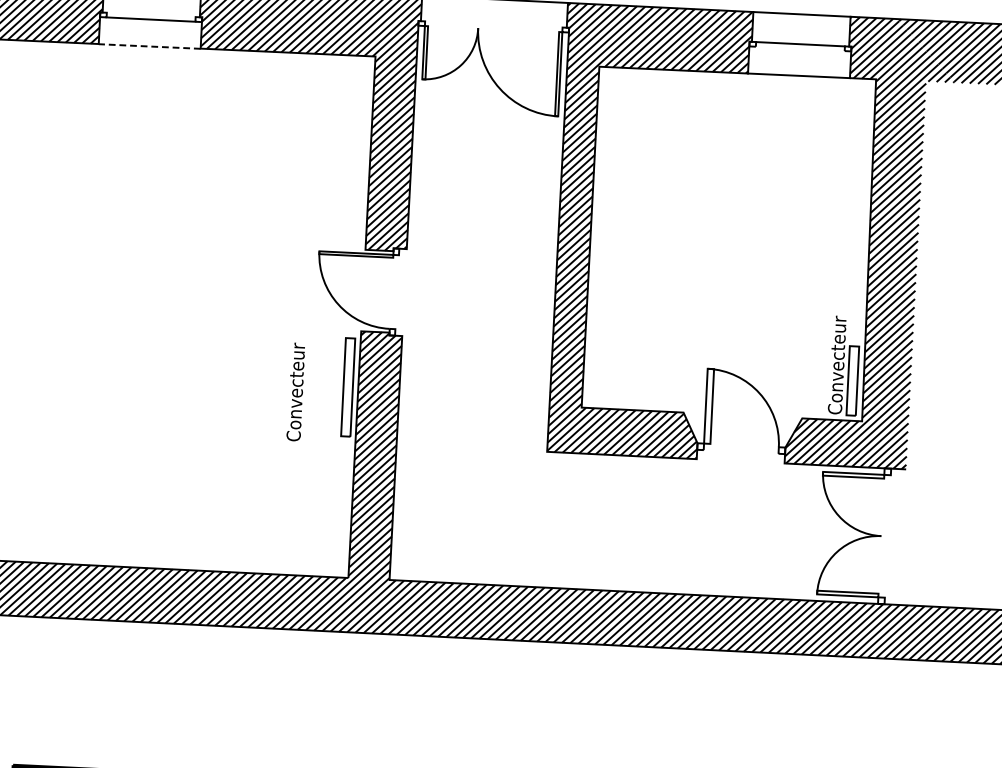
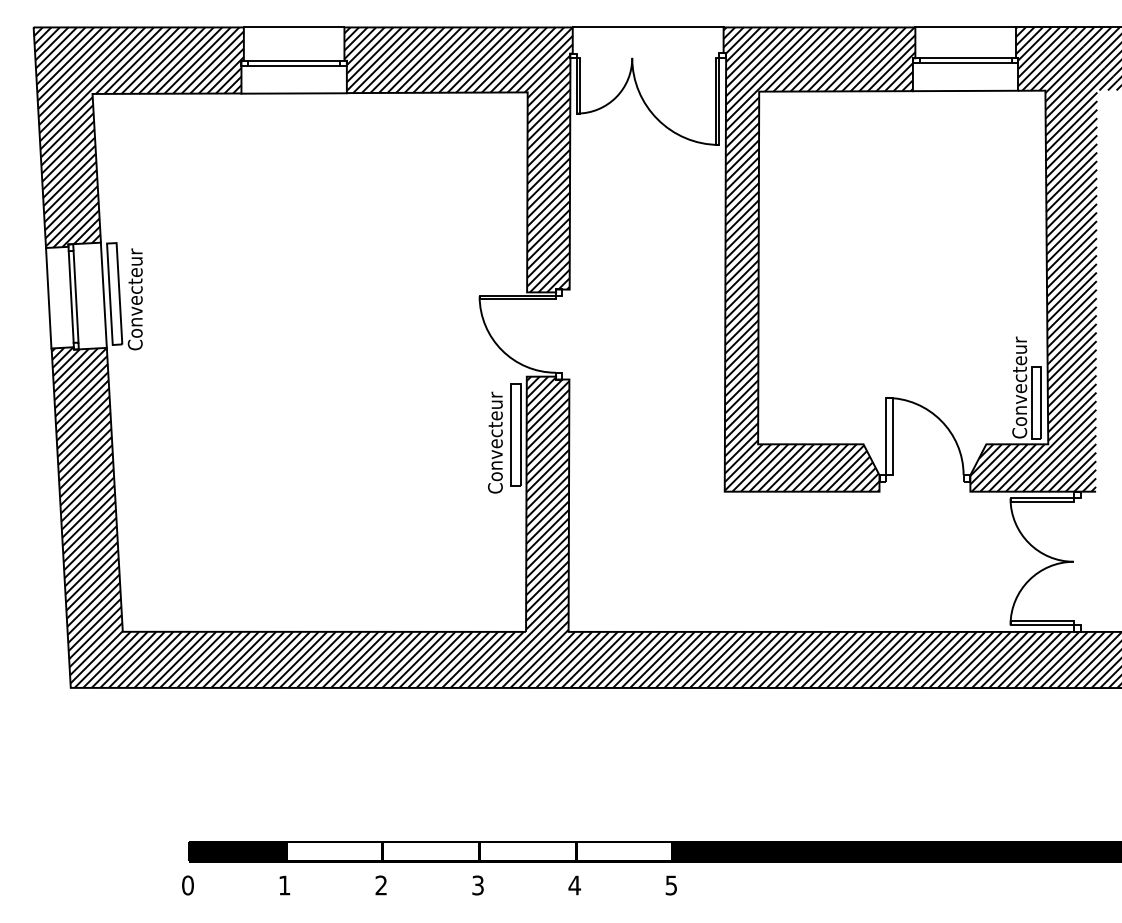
line: (151, 14) -> (294, 60), added
line: (150, 46) -> (294, 93), dashed -> solid
line: (800, 49) -> (965, 63), added
text: (295, 391) -> (495, 442), moved

